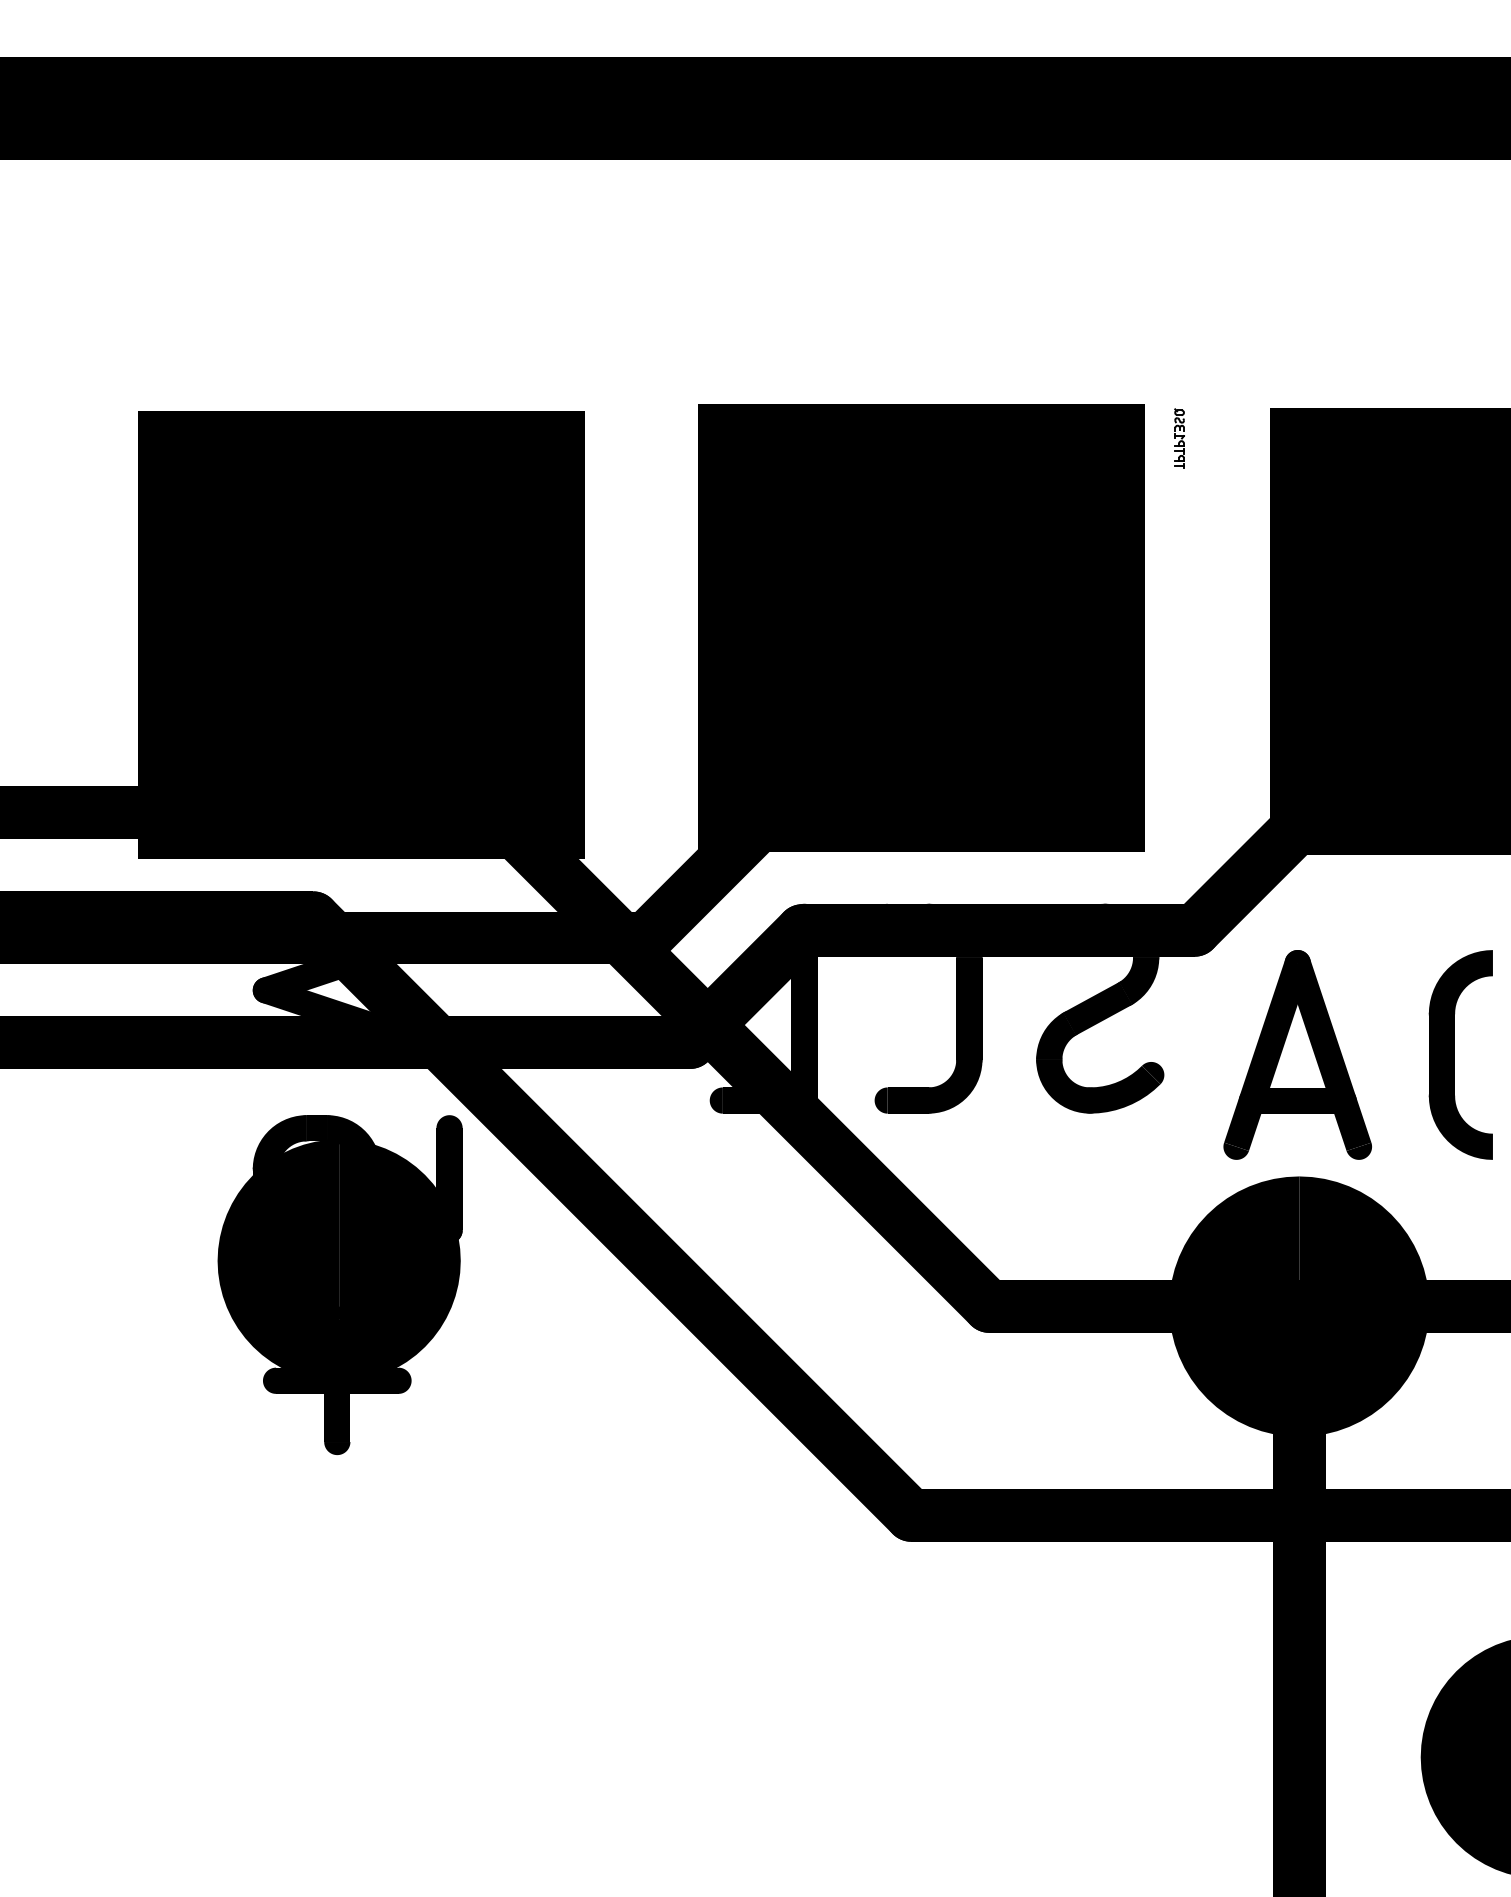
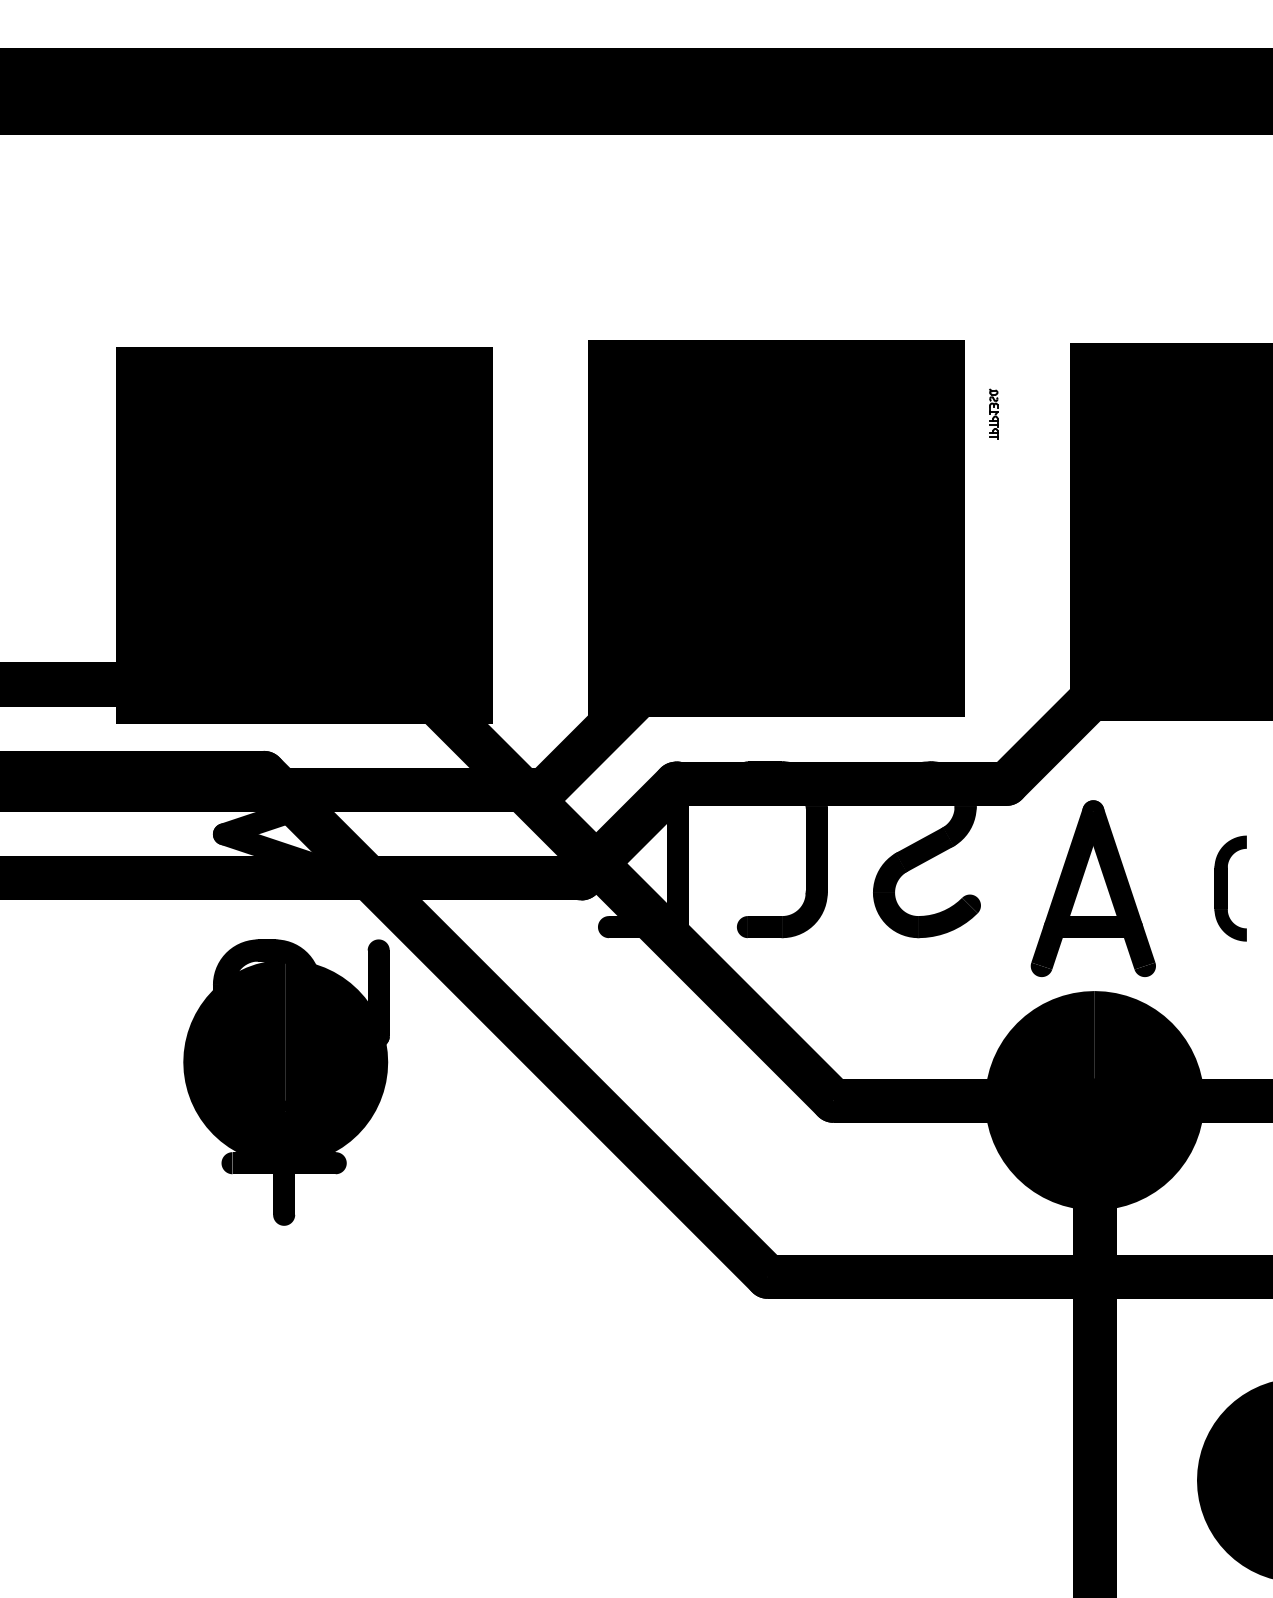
part: (1179, 437) -> (993, 413), moved
part: (1460, 1054) -> (1230, 888), size x0.6

